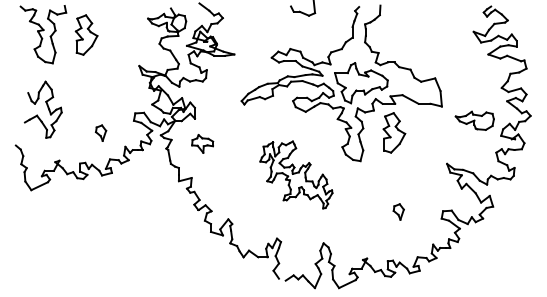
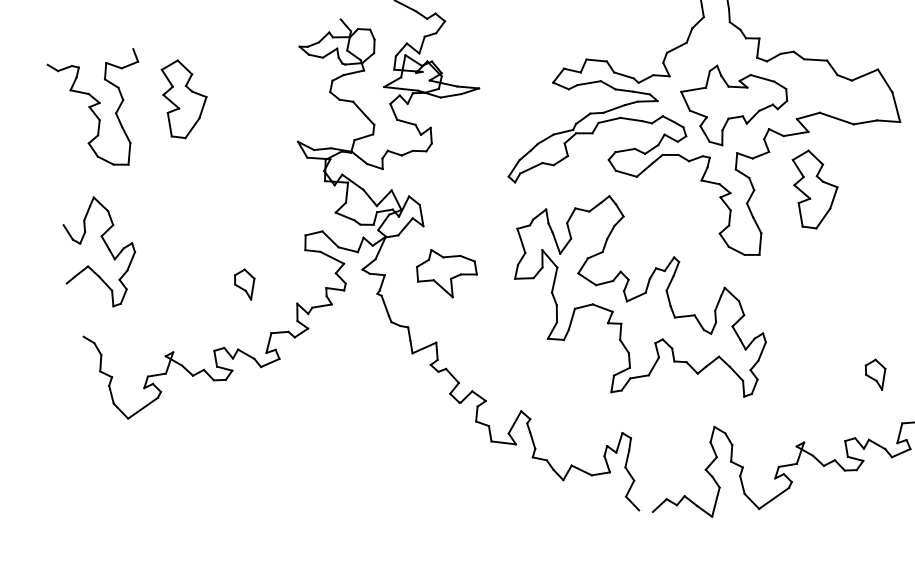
part: (42, 109) -> (96, 252), moved
part: (202, 143) -> (446, 272), size x1.43
part: (296, 174) -> (639, 301), size x1.67
part: (398, 211) -> (875, 374), moved

